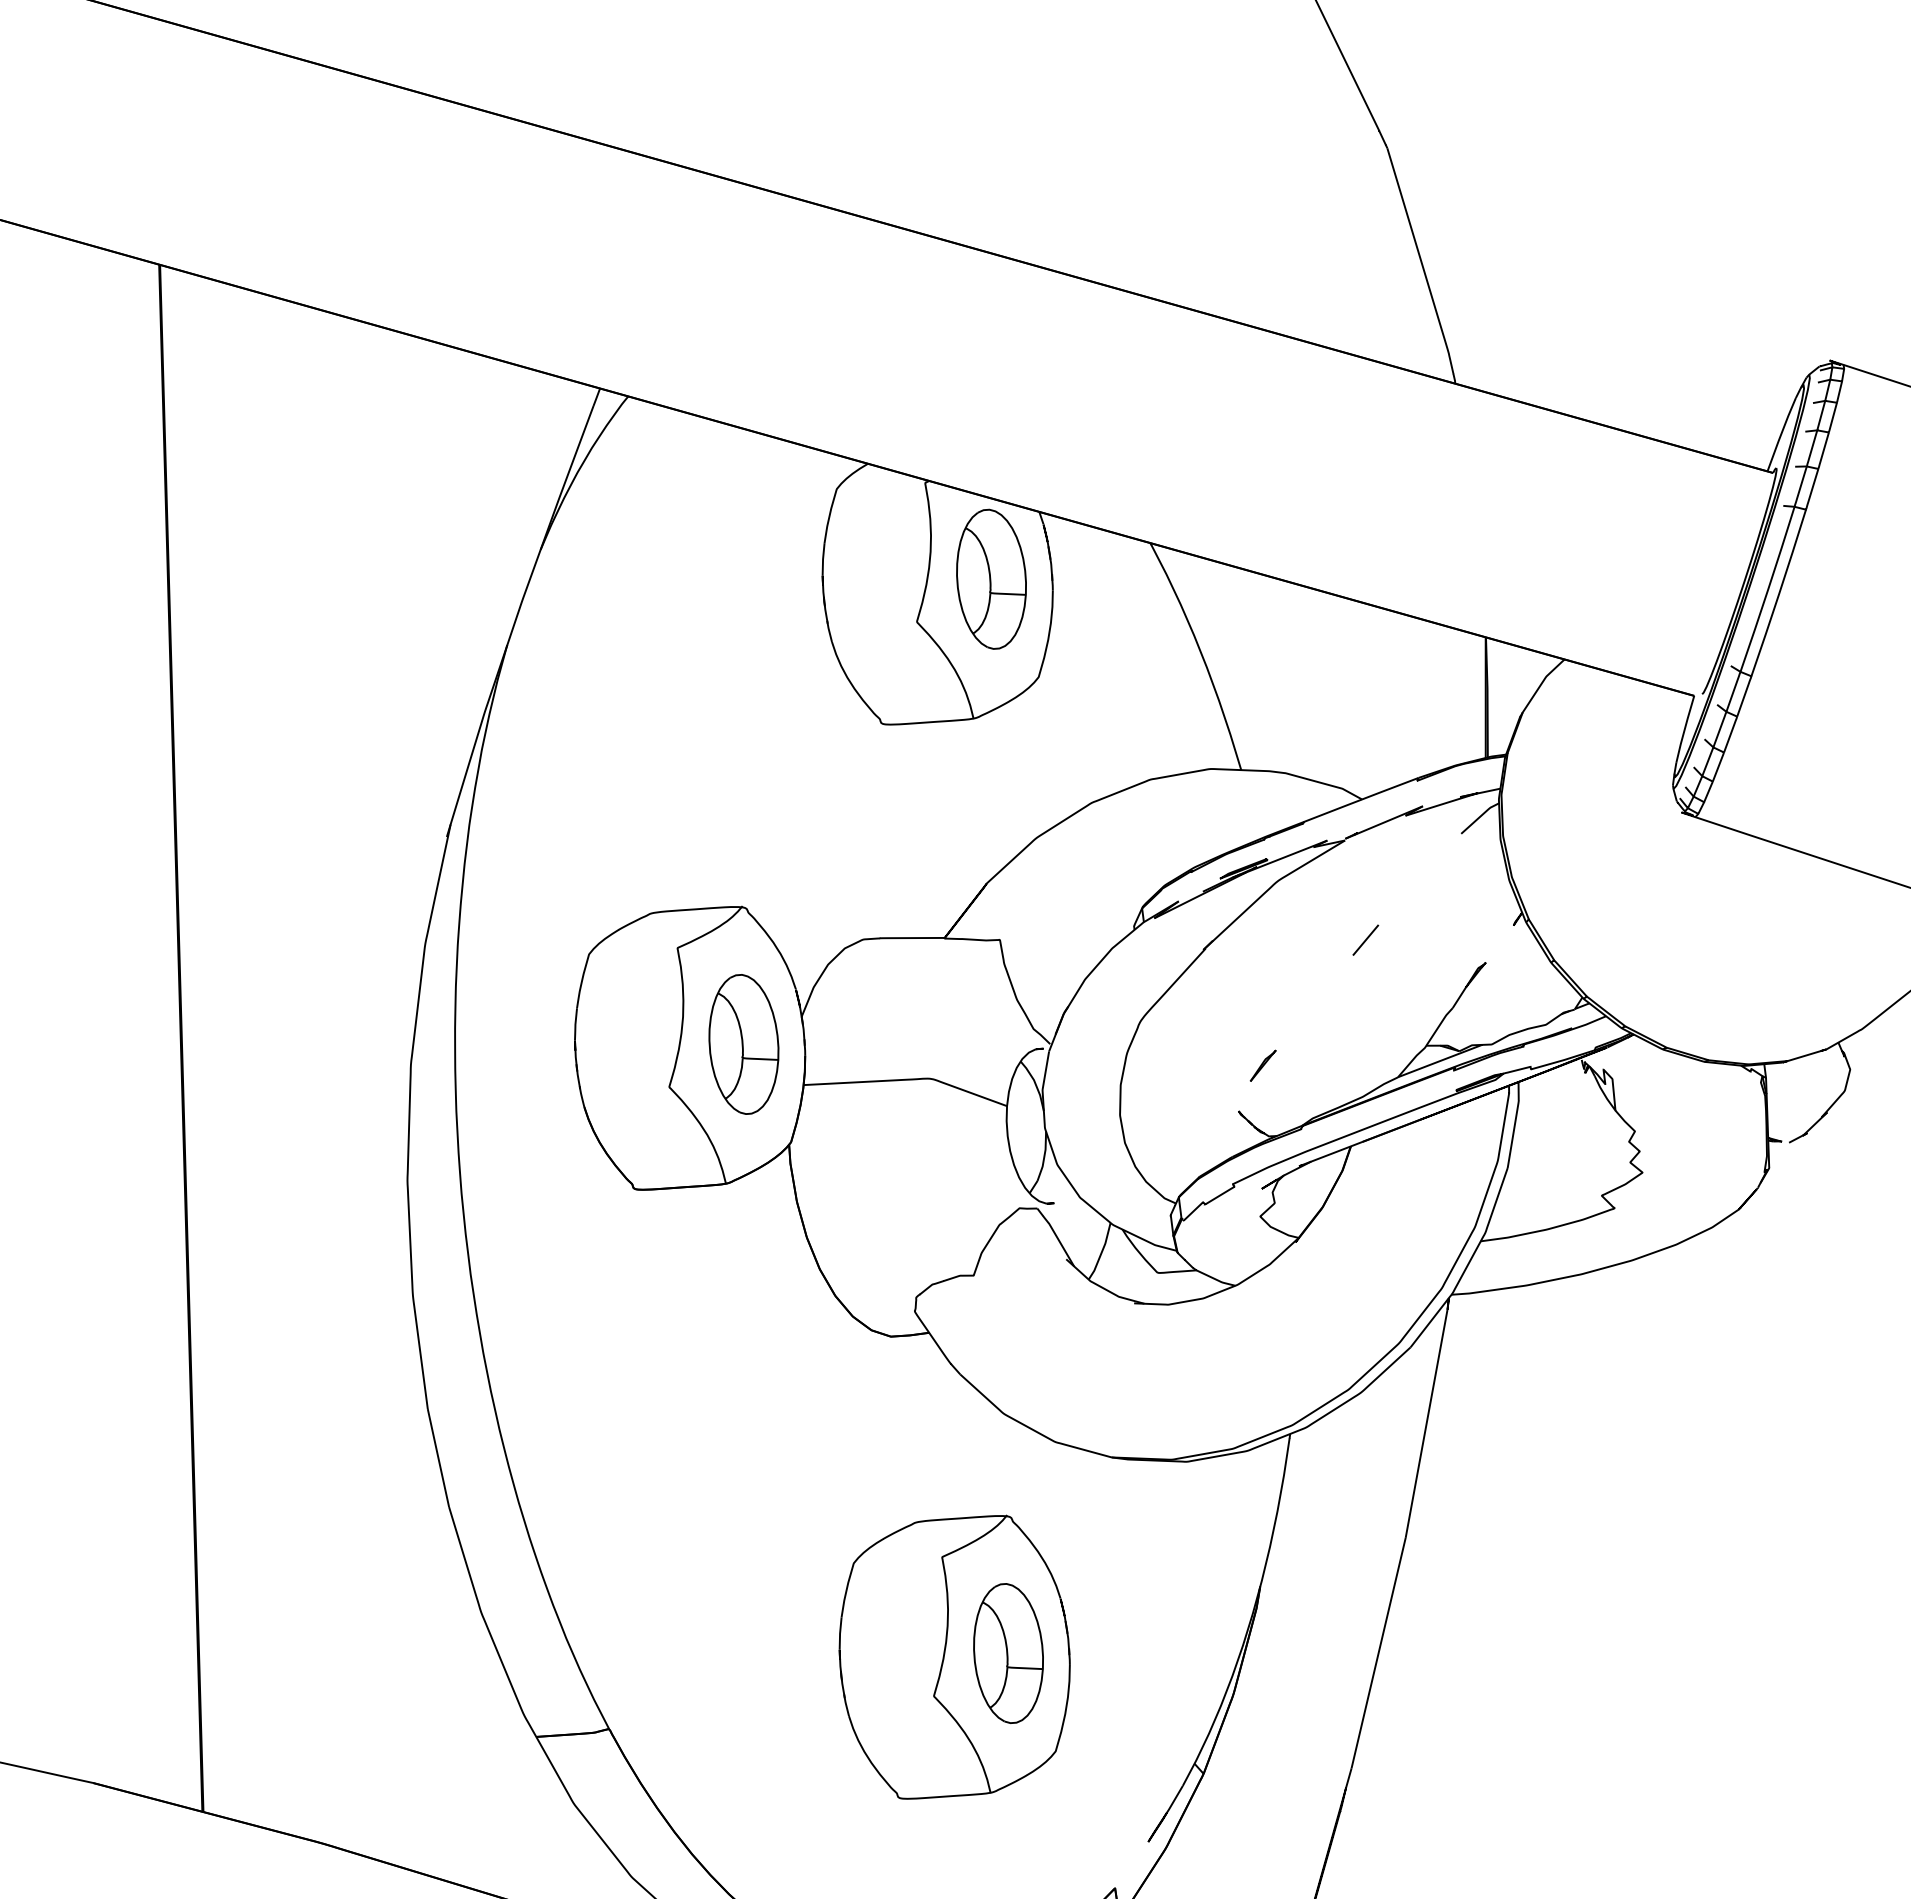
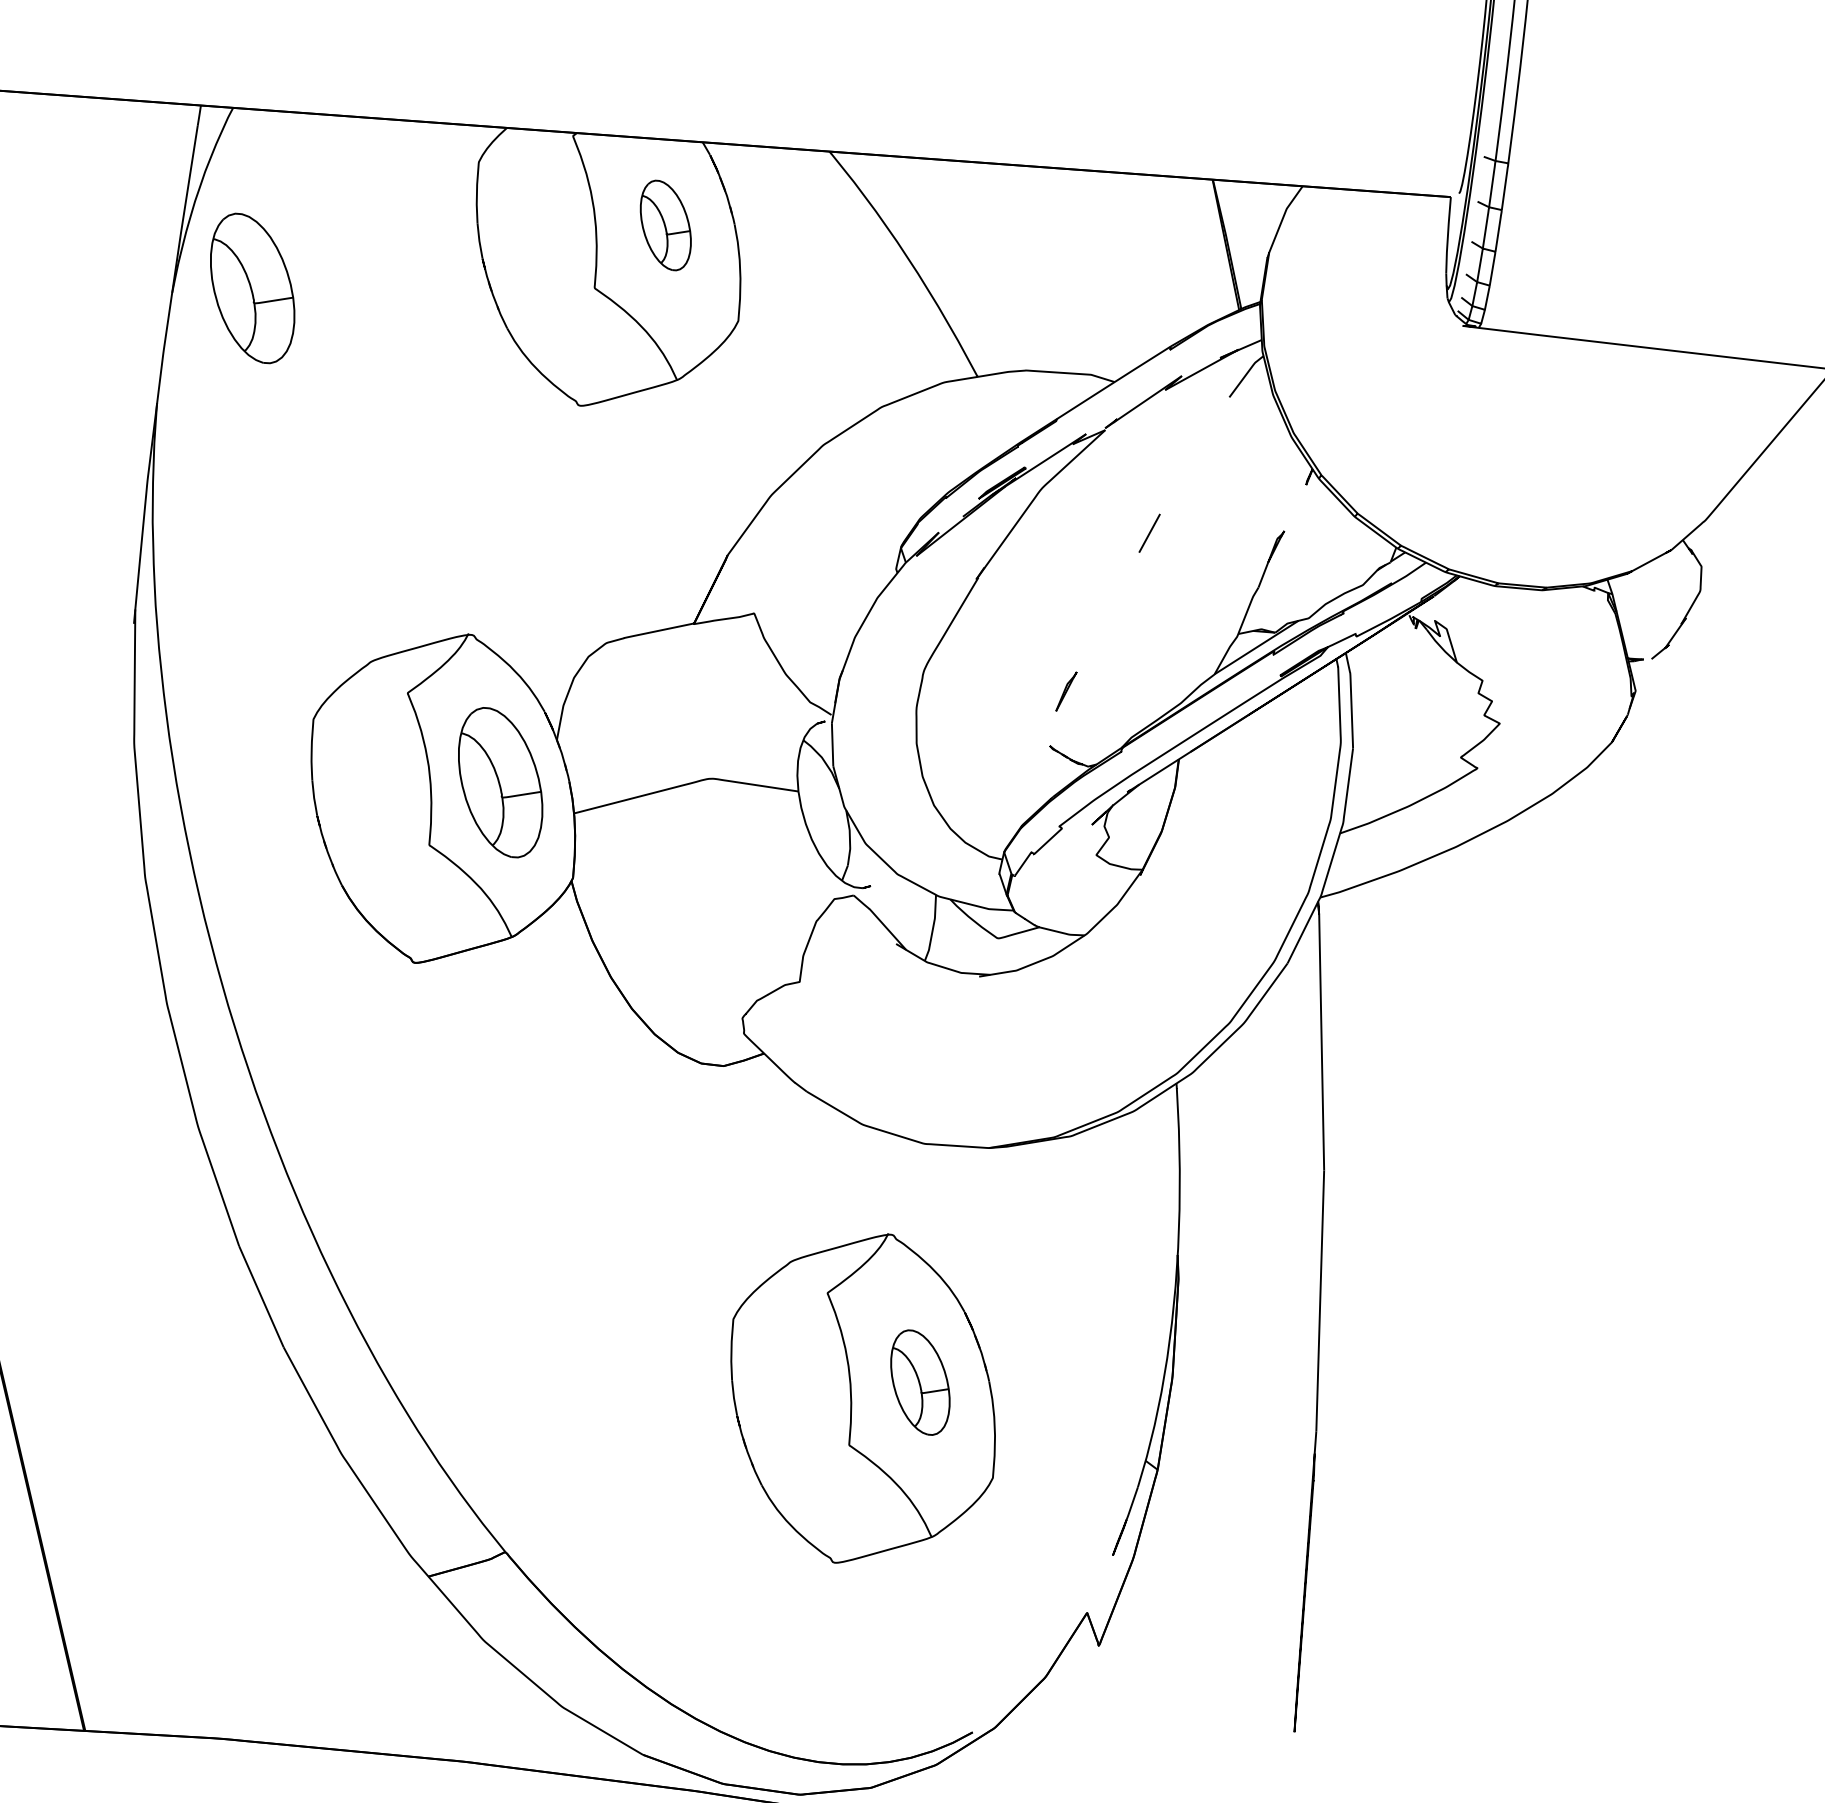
part: (612, 560) -> (252, 288), added
part: (991, 578) -> (665, 224), size x0.6
part: (1008, 1653) -> (920, 1382), size x0.7

